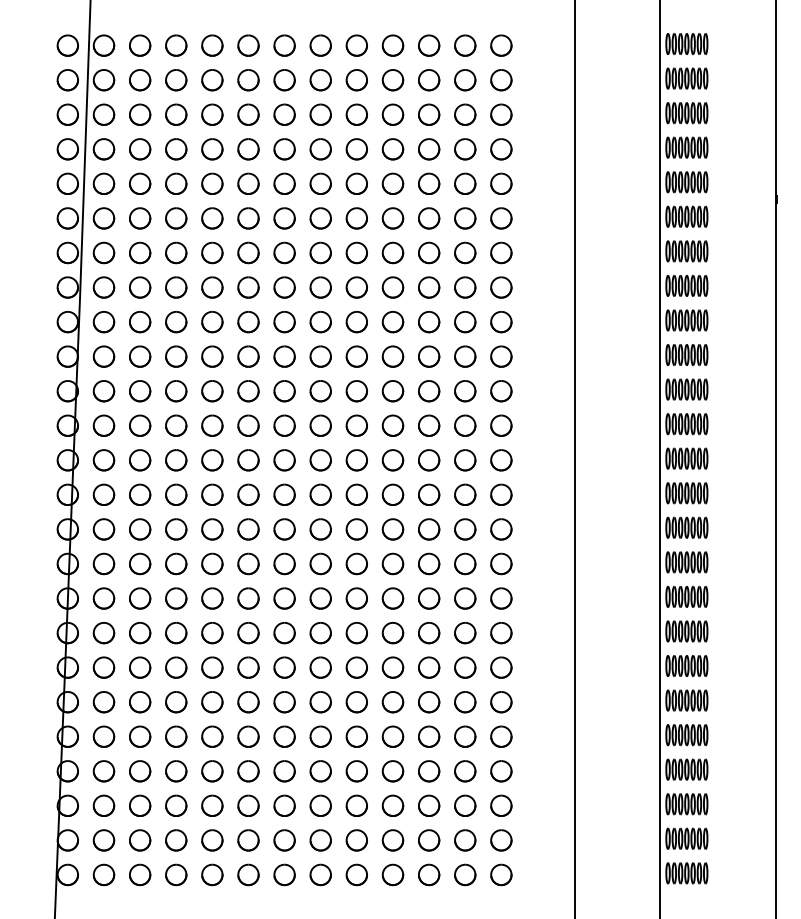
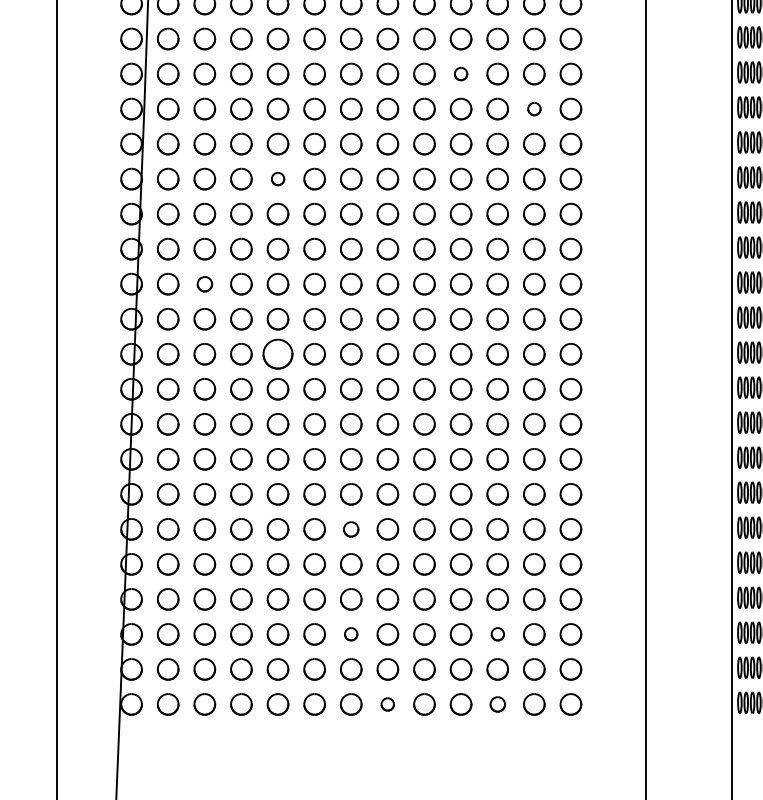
part: (392, 252) -> (460, 73), size x0.6
part: (465, 287) -> (534, 109), size x0.6
part: (212, 356) -> (278, 178), size x0.6
part: (140, 460) -> (205, 284), size x0.7
part: (212, 529) -> (278, 354), size x1.4
part: (284, 702) -> (351, 529), size x0.7
part: (284, 805) -> (351, 634), size x0.6
part: (429, 805) -> (498, 634), size x0.6
part: (320, 874) -> (387, 703), size x0.6
part: (429, 874) -> (498, 703), size x0.7

